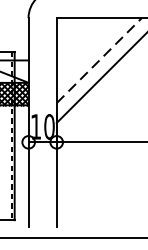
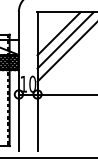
line: (88, 50) -> (58, 33), added
line: (98, 60) -> (65, 40), dashed -> solid

